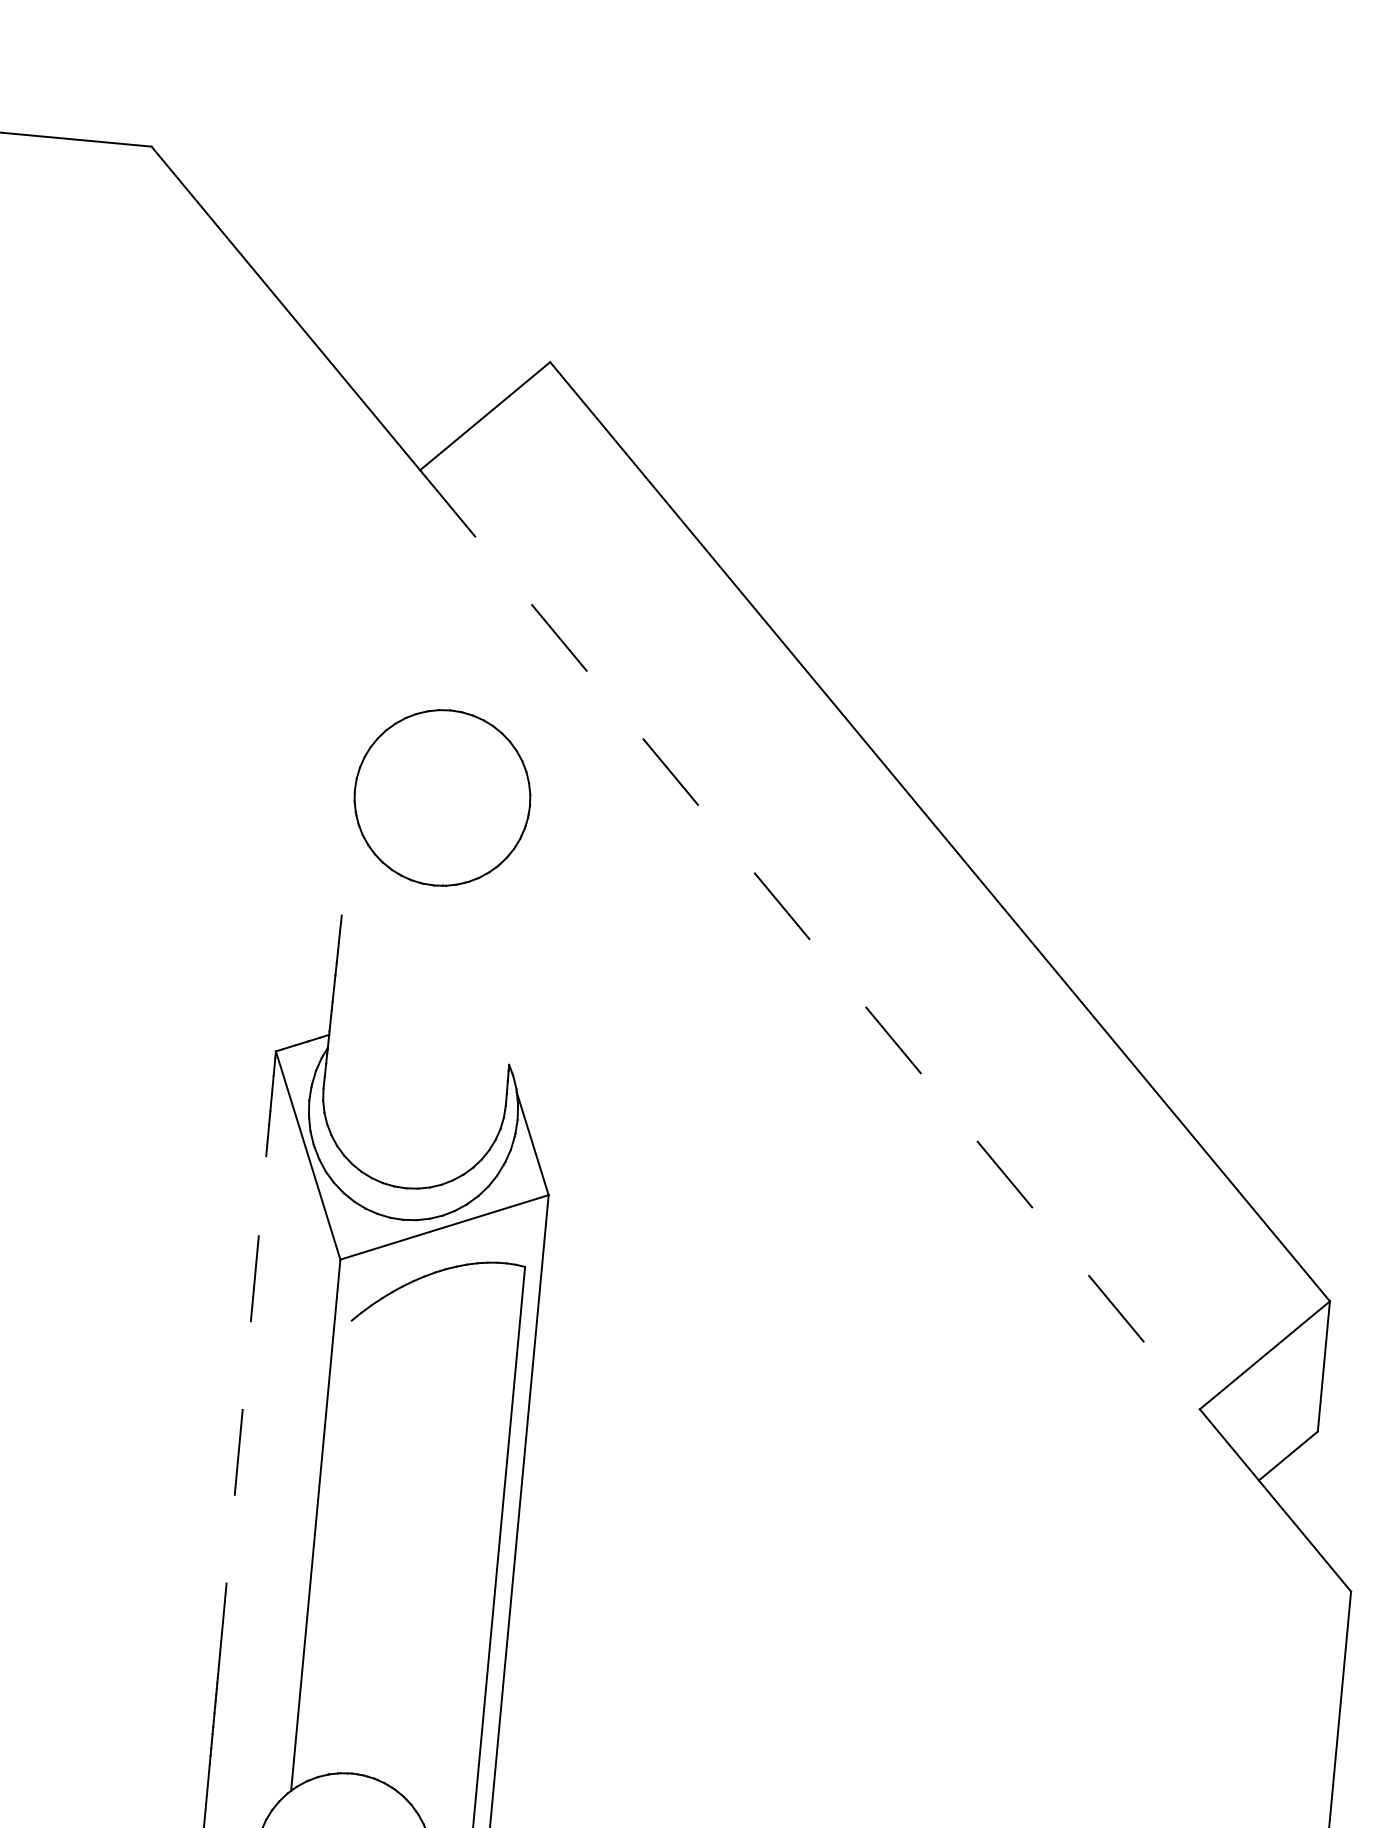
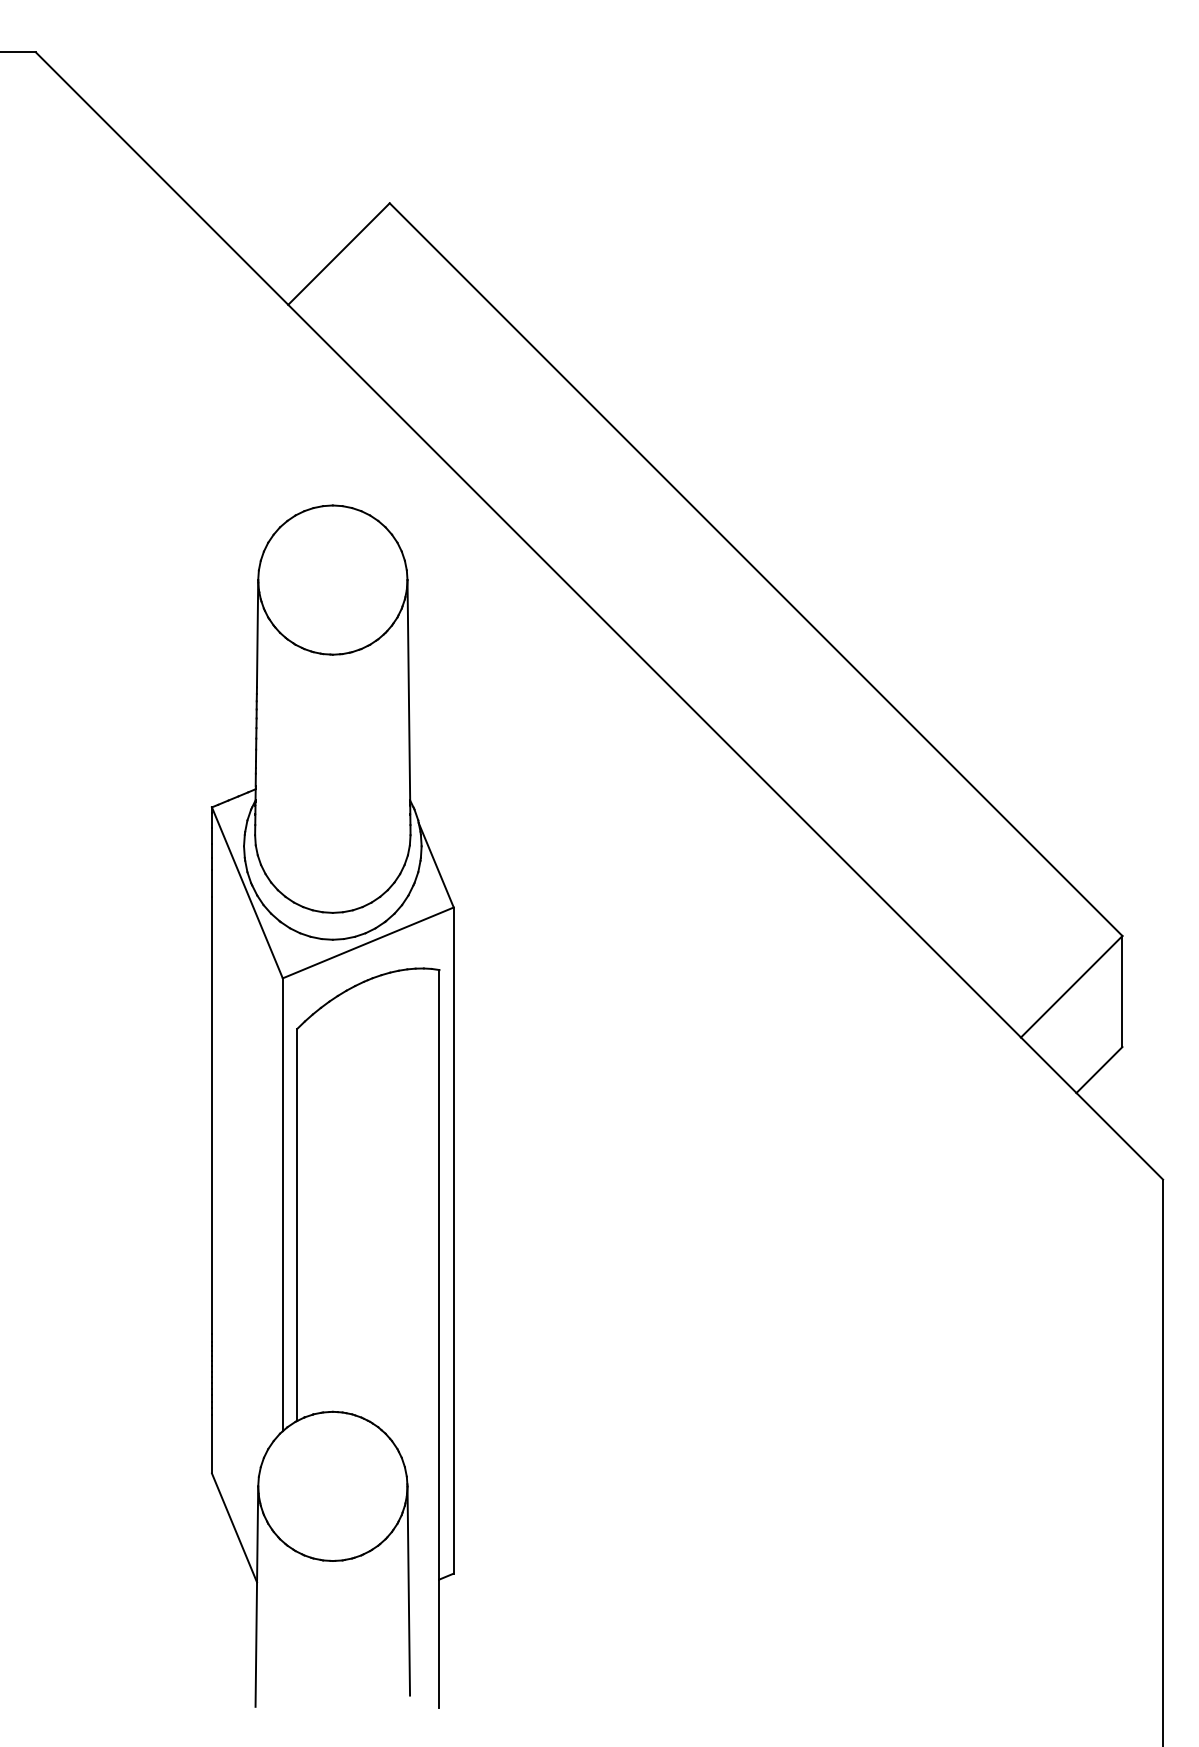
line: (348, 852) -> (257, 633), added
line: (519, 935) -> (408, 690), added
line: (809, 940) -> (654, 671), dashed -> solid
line: (241, 1412) -> (211, 1115), dashed -> solid
line: (330, 1549) -> (297, 1224), added

